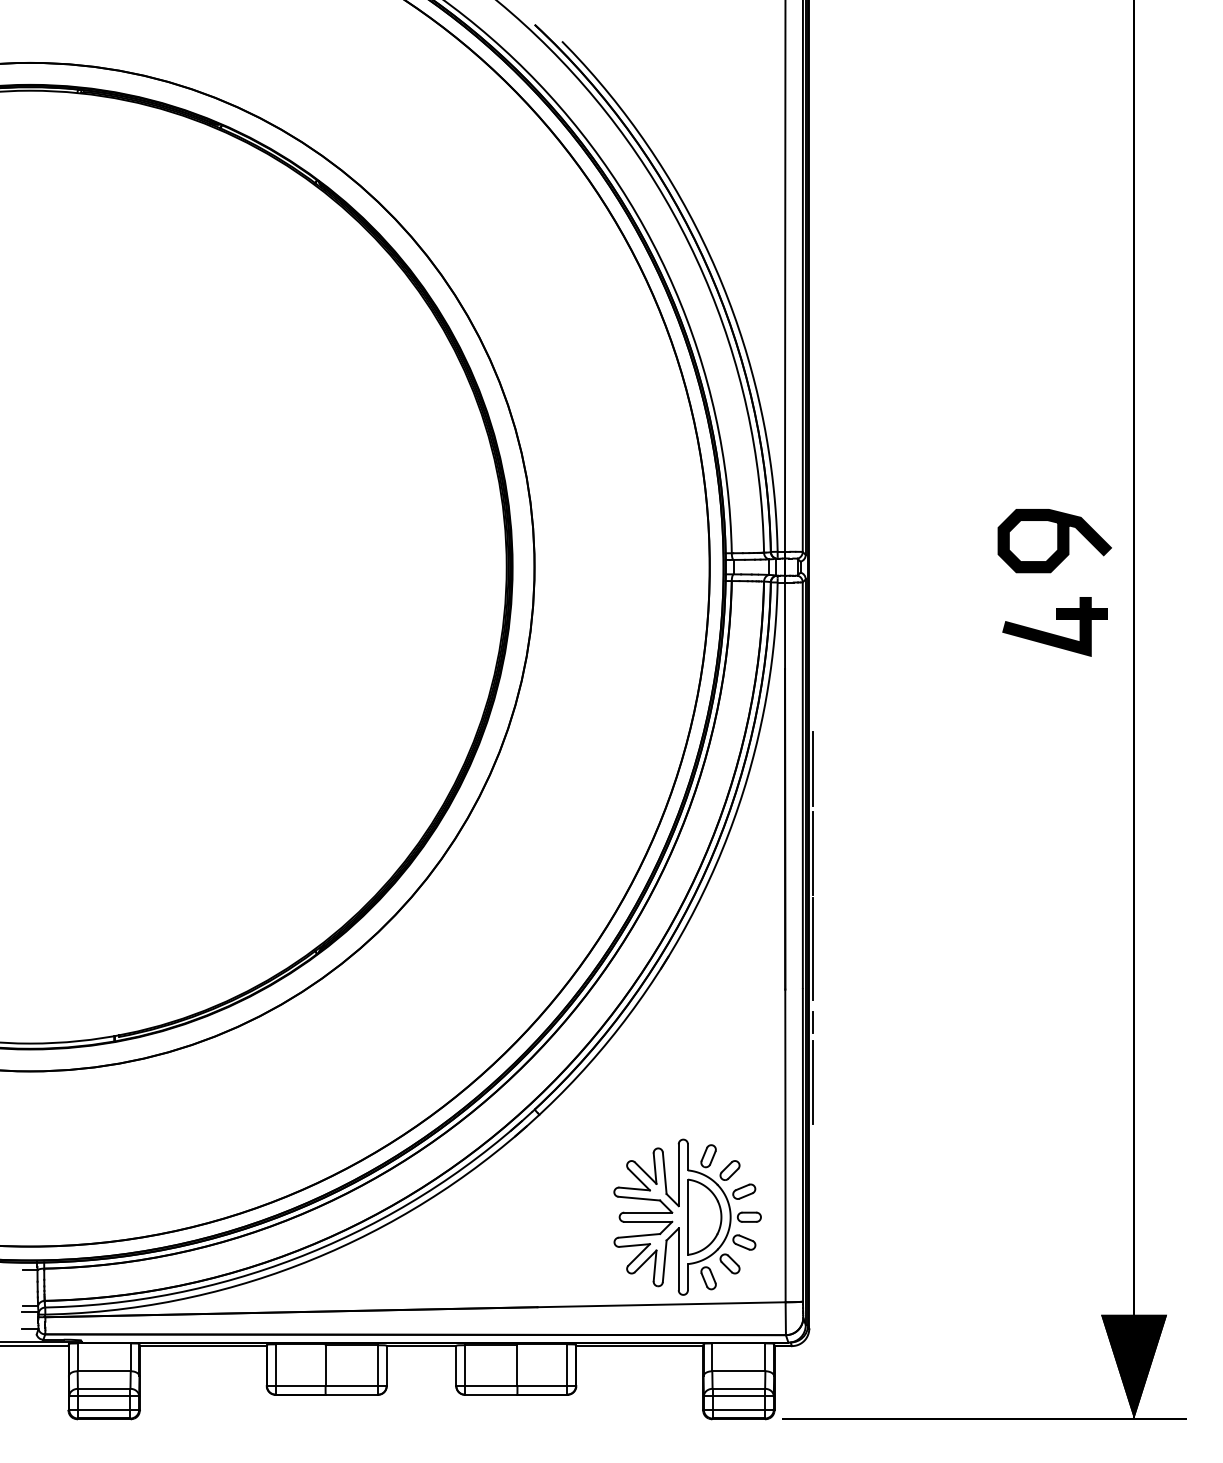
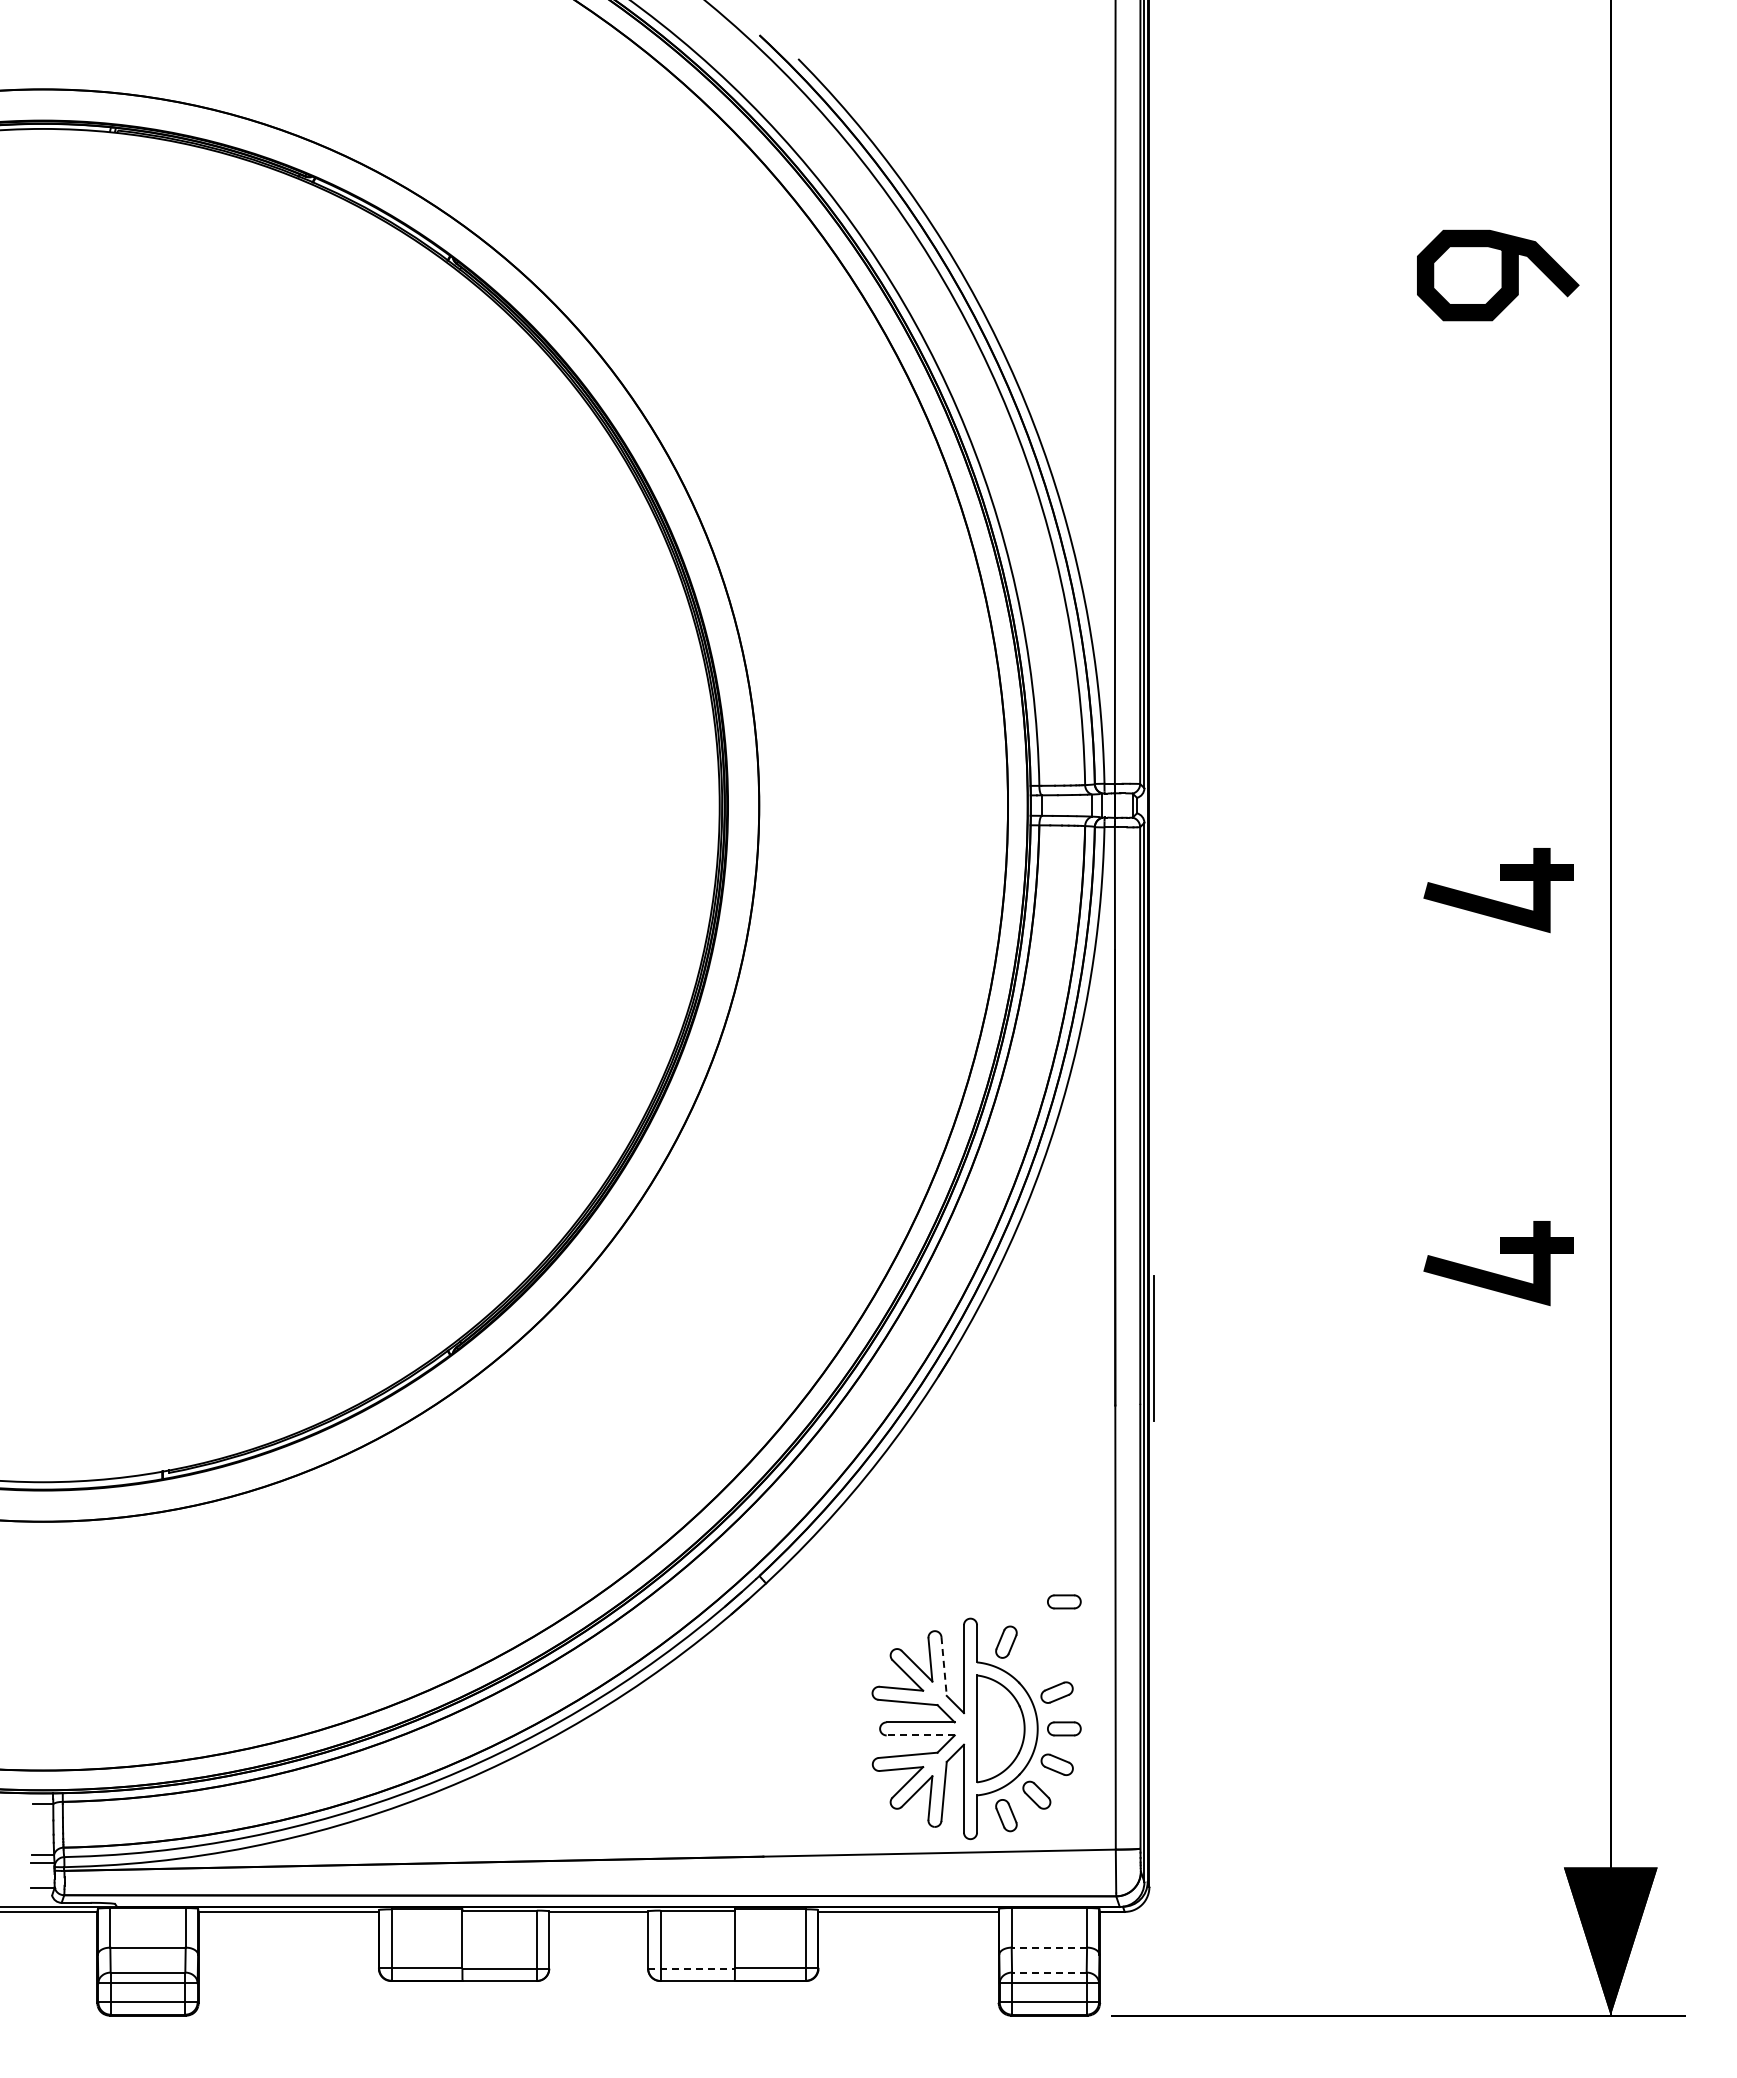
curve: (1057, 541) -> (1501, 275), moved
line: (812, 769) -> (1154, 1092), removed
line: (812, 853) -> (1154, 1212), removed
part: (1056, 882) -> (1500, 1253), added
line: (812, 1021) -> (1154, 1451), removed
line: (812, 1081) -> (1154, 1536), removed
part: (749, 1127) -> (1064, 1601), added
part: (729, 1170) -> (1036, 1662), removed
line: (665, 1173) -> (944, 1666), solid -> dashed
line: (648, 1221) -> (920, 1735), solid -> dashed
line: (738, 1371) -> (1049, 1947), solid -> dashed
line: (486, 1385) -> (691, 1968), solid -> dashed
line: (738, 1388) -> (1048, 1972), solid -> dashed

